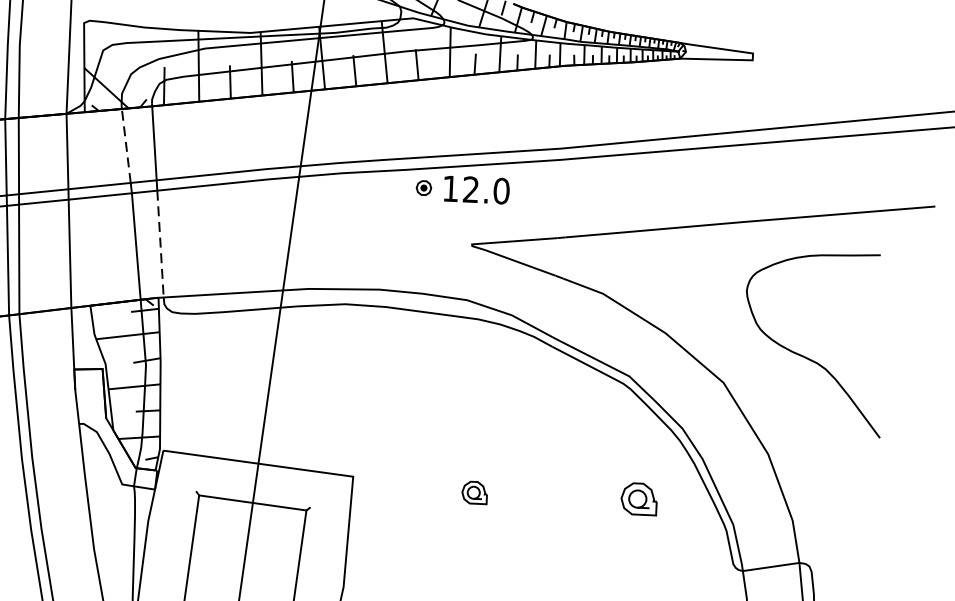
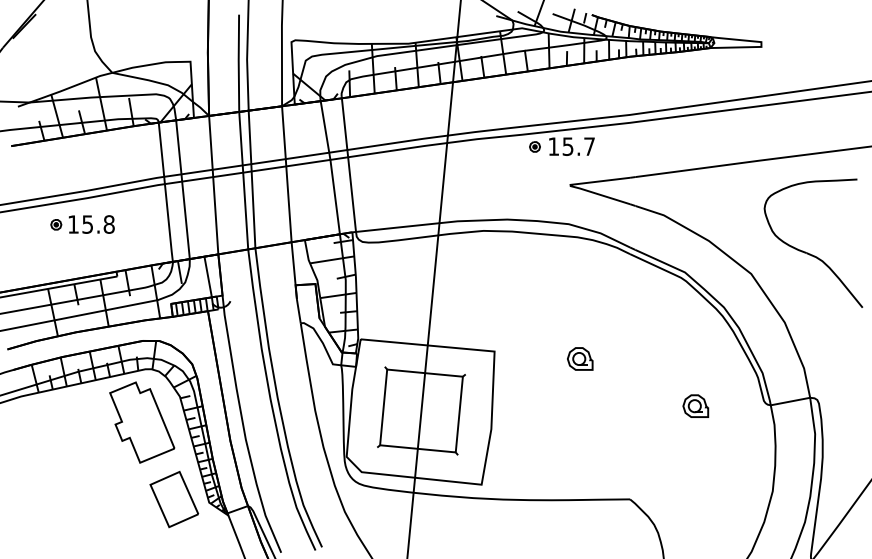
line: (125, 145) -> (324, 126), dashed -> solid
text: (485, 190) -> (578, 146), 12.0 -> 15.7
line: (161, 243) -> (352, 194), dashed -> solid
part: (475, 492) -> (580, 358), size x1.43
part: (638, 498) -> (695, 405), moved

